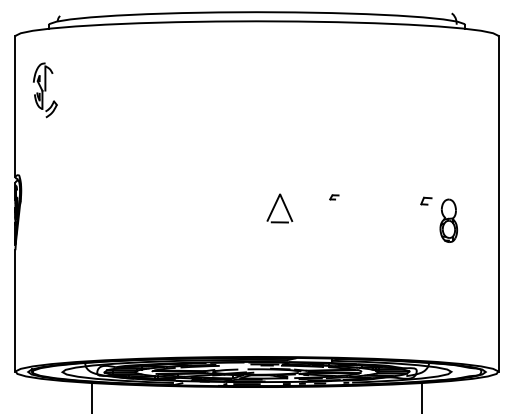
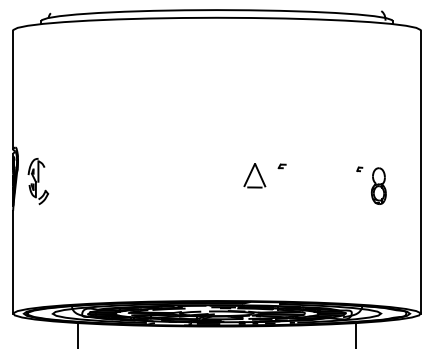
part: (45, 90) -> (38, 181), moved
part: (426, 200) -> (360, 169), size x0.62
part: (279, 208) -> (254, 175), moved

